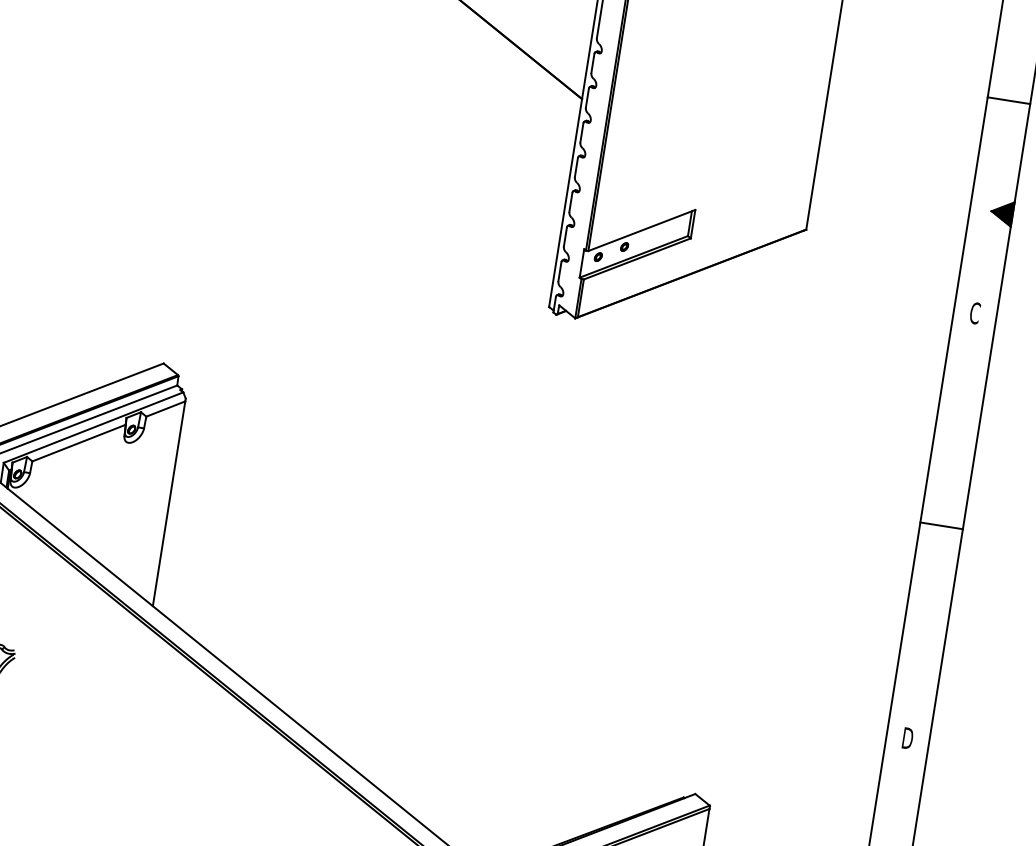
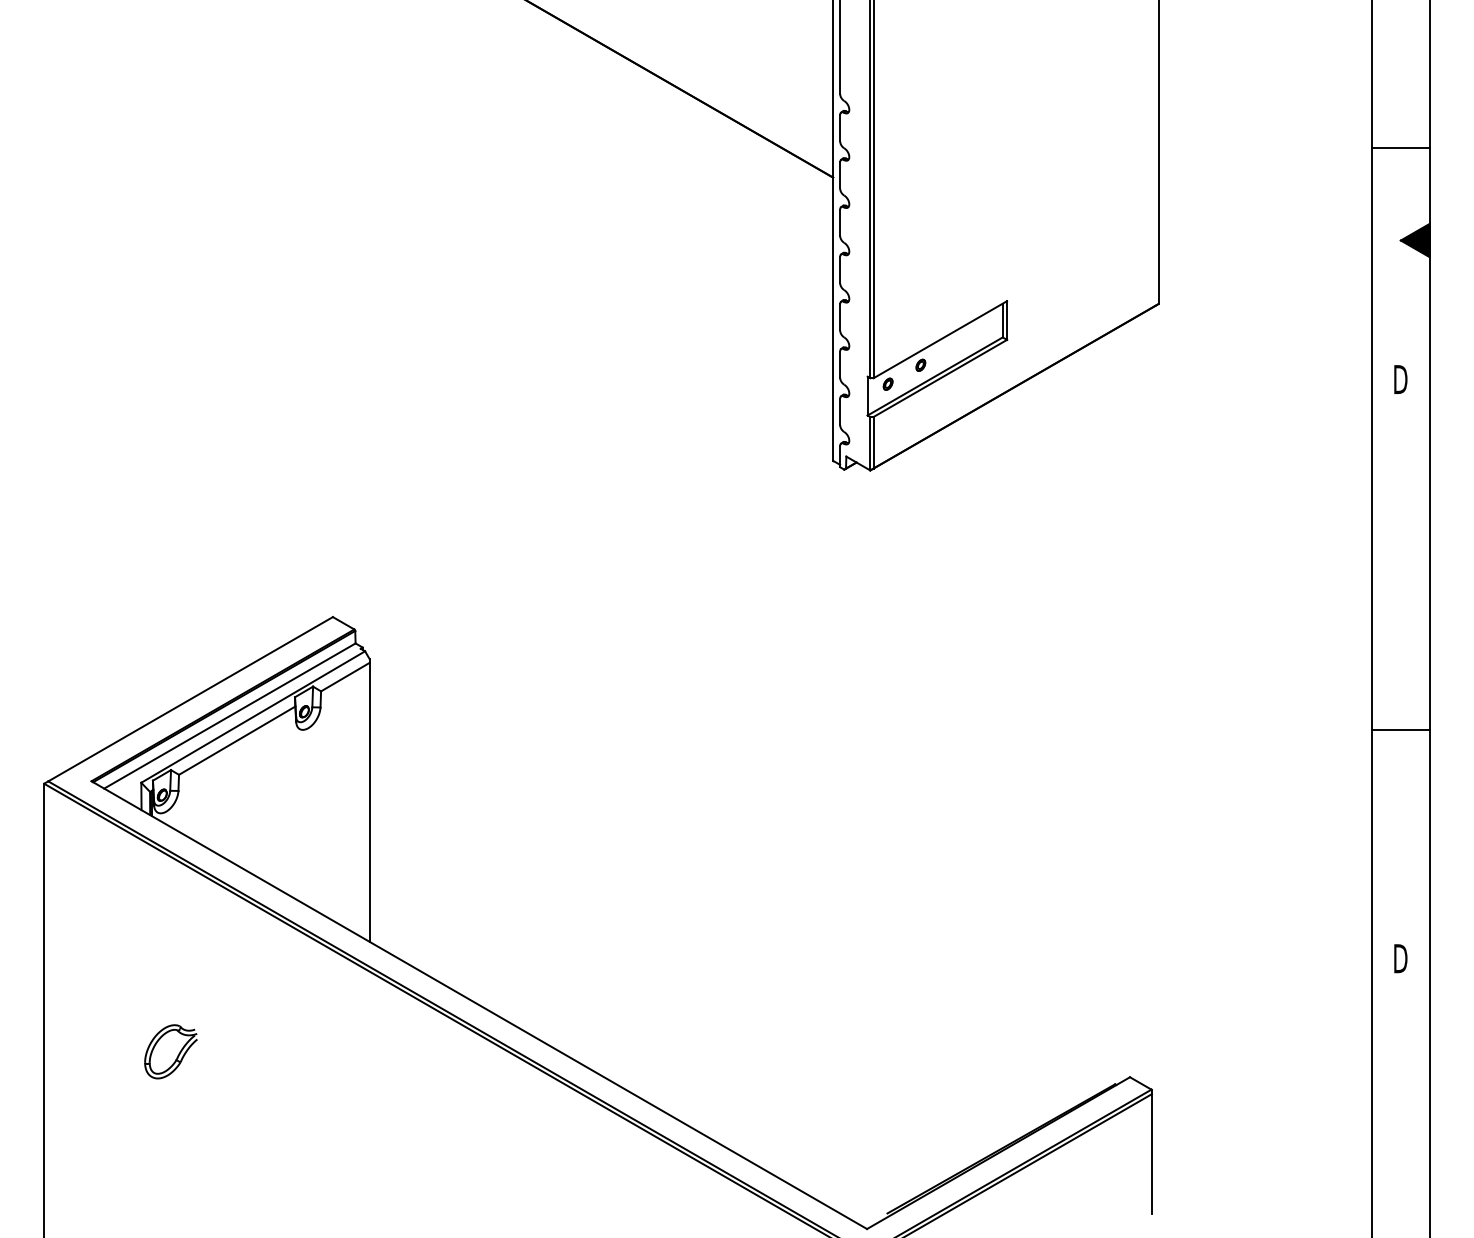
line: (1008, 100) -> (1400, 147), moved
text: (975, 313) -> (1400, 379), C -> D
line: (941, 526) -> (1400, 730), moved

